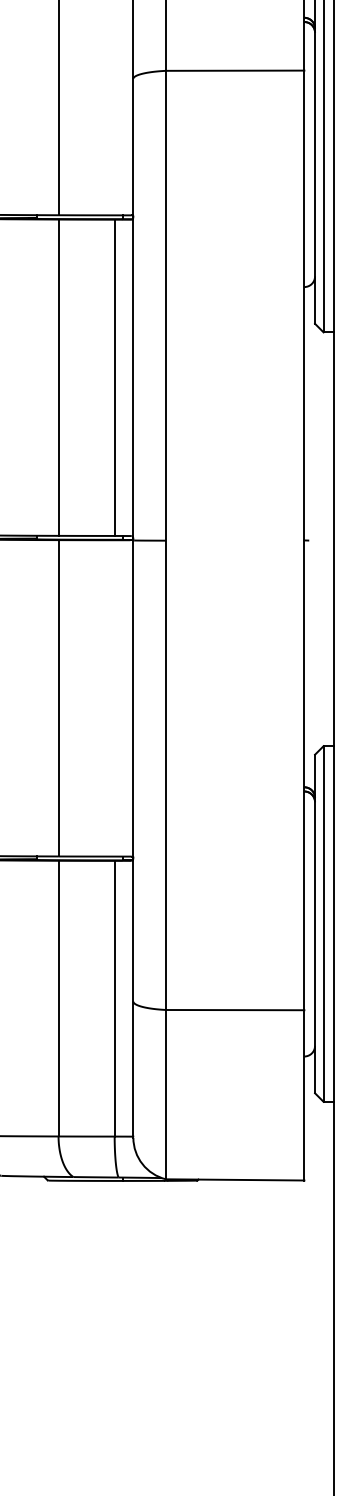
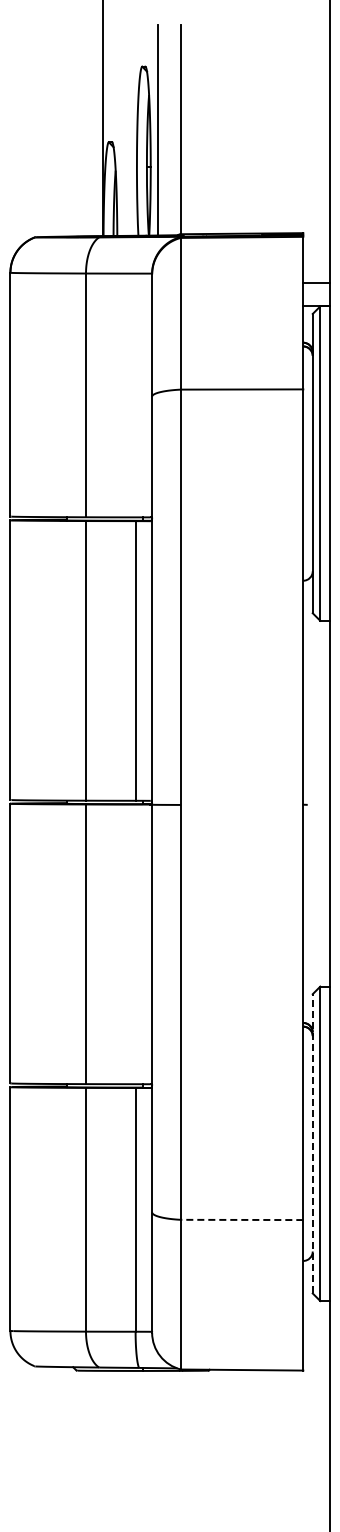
line: (314, 923) -> (312, 1143), solid -> dashed
line: (234, 1009) -> (241, 1219), solid -> dashed

